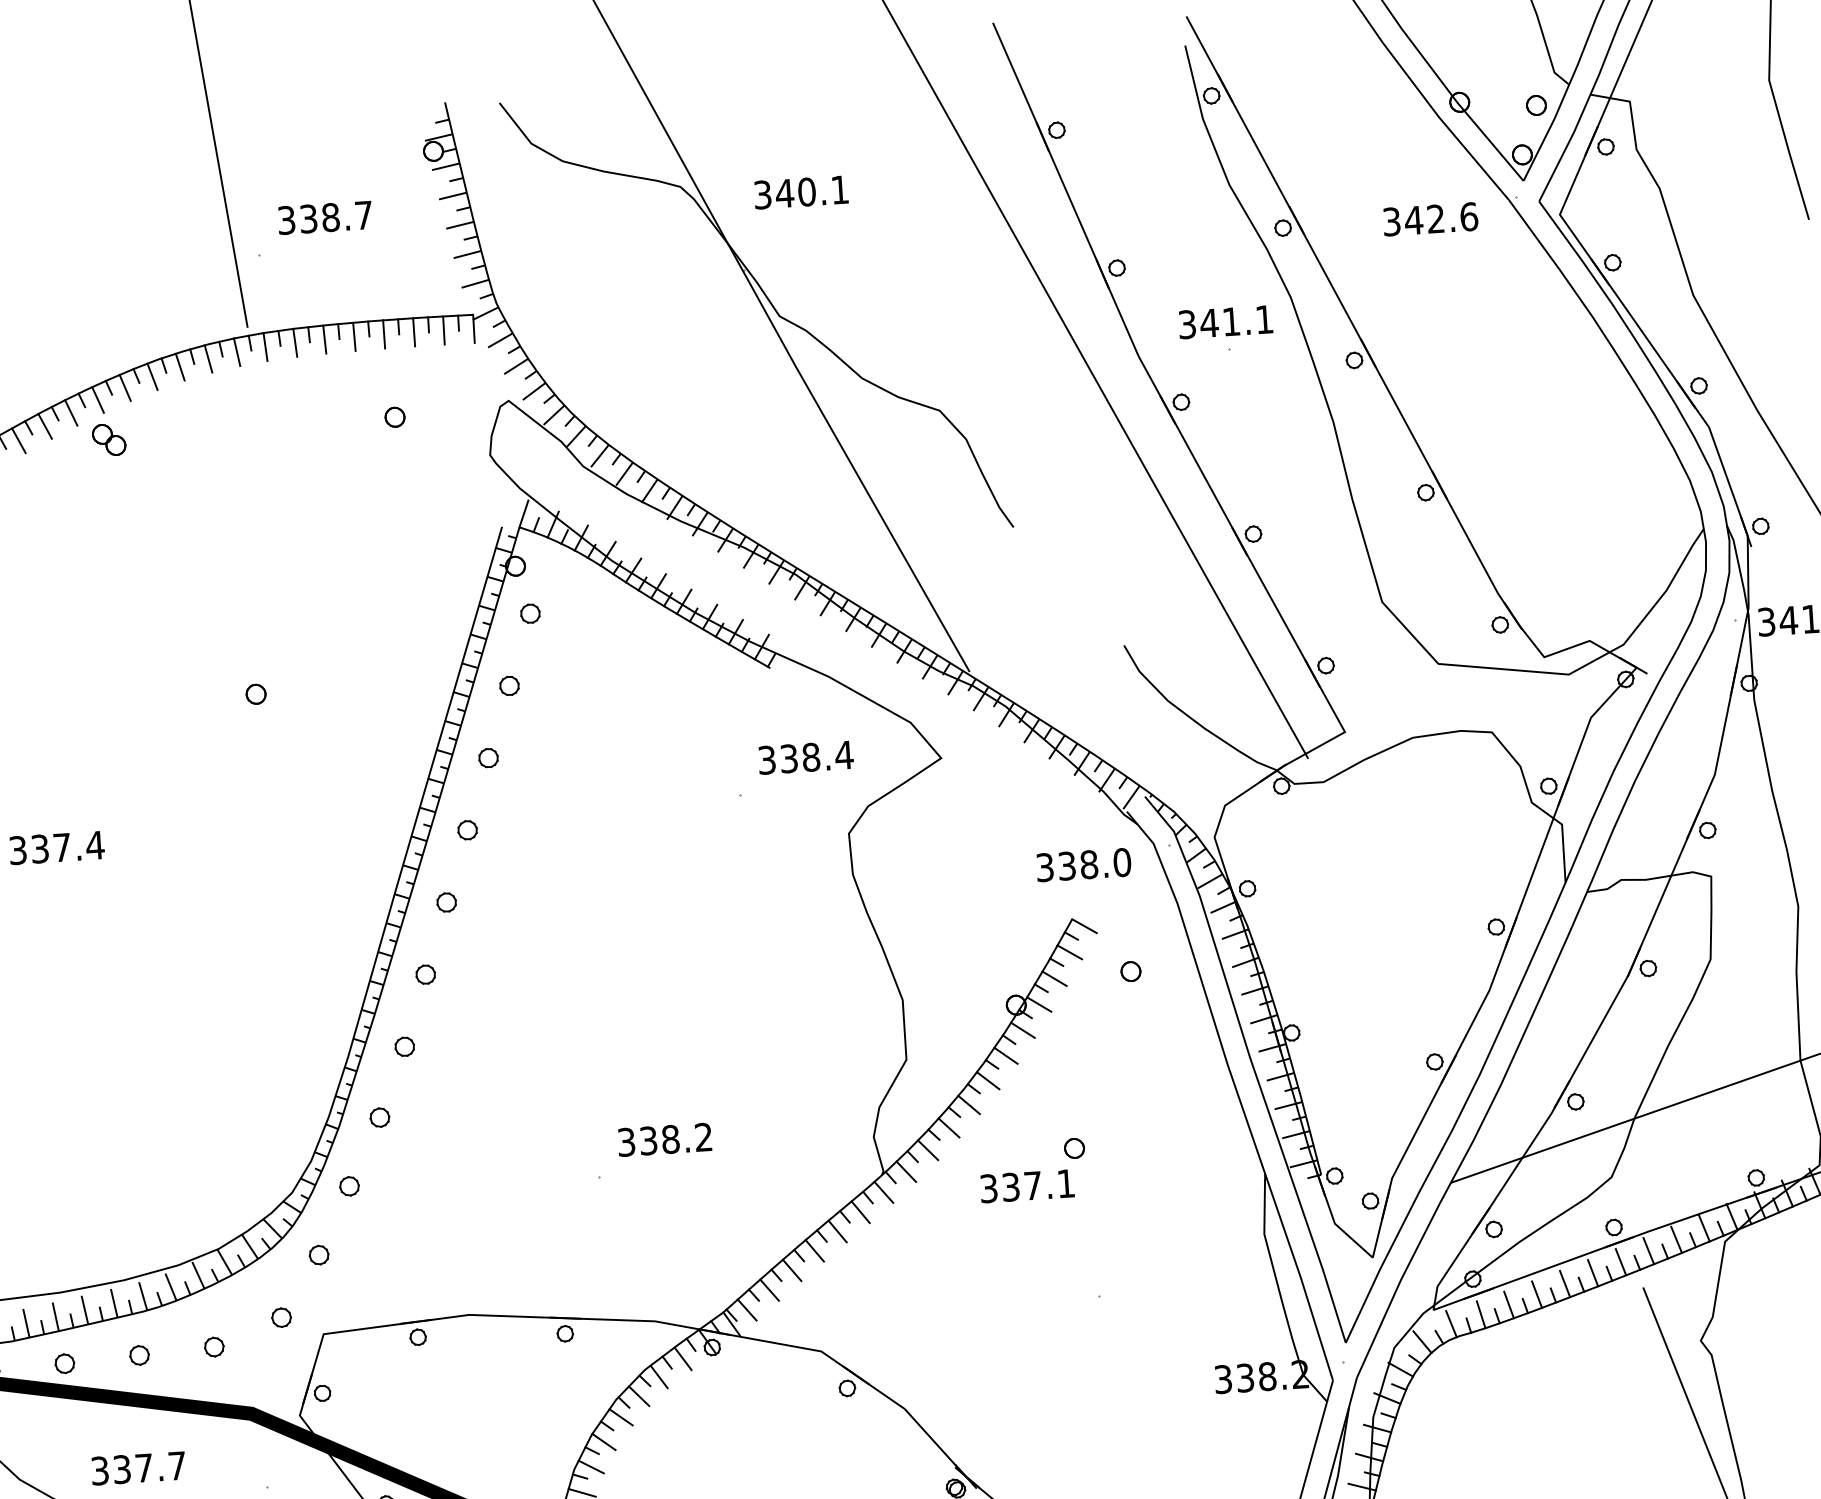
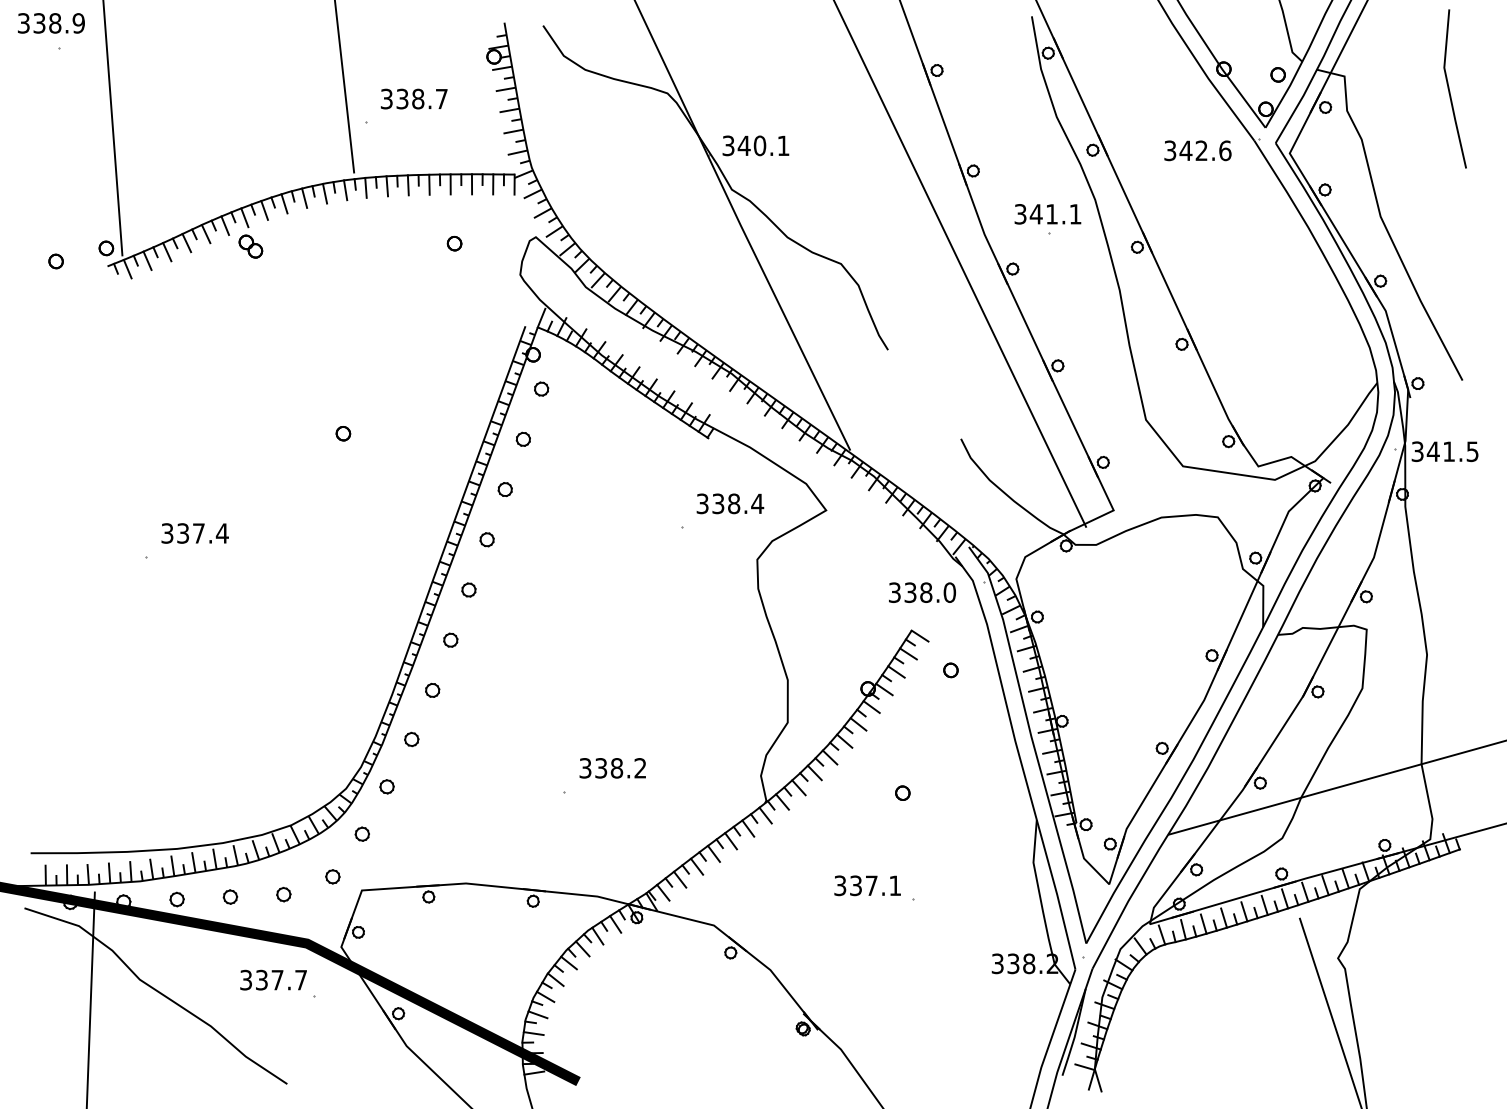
text: (800, 191) -> (755, 145), moved
text: (1027, 1185) -> (867, 885), moved
text: (138, 1467) -> (273, 979), moved

